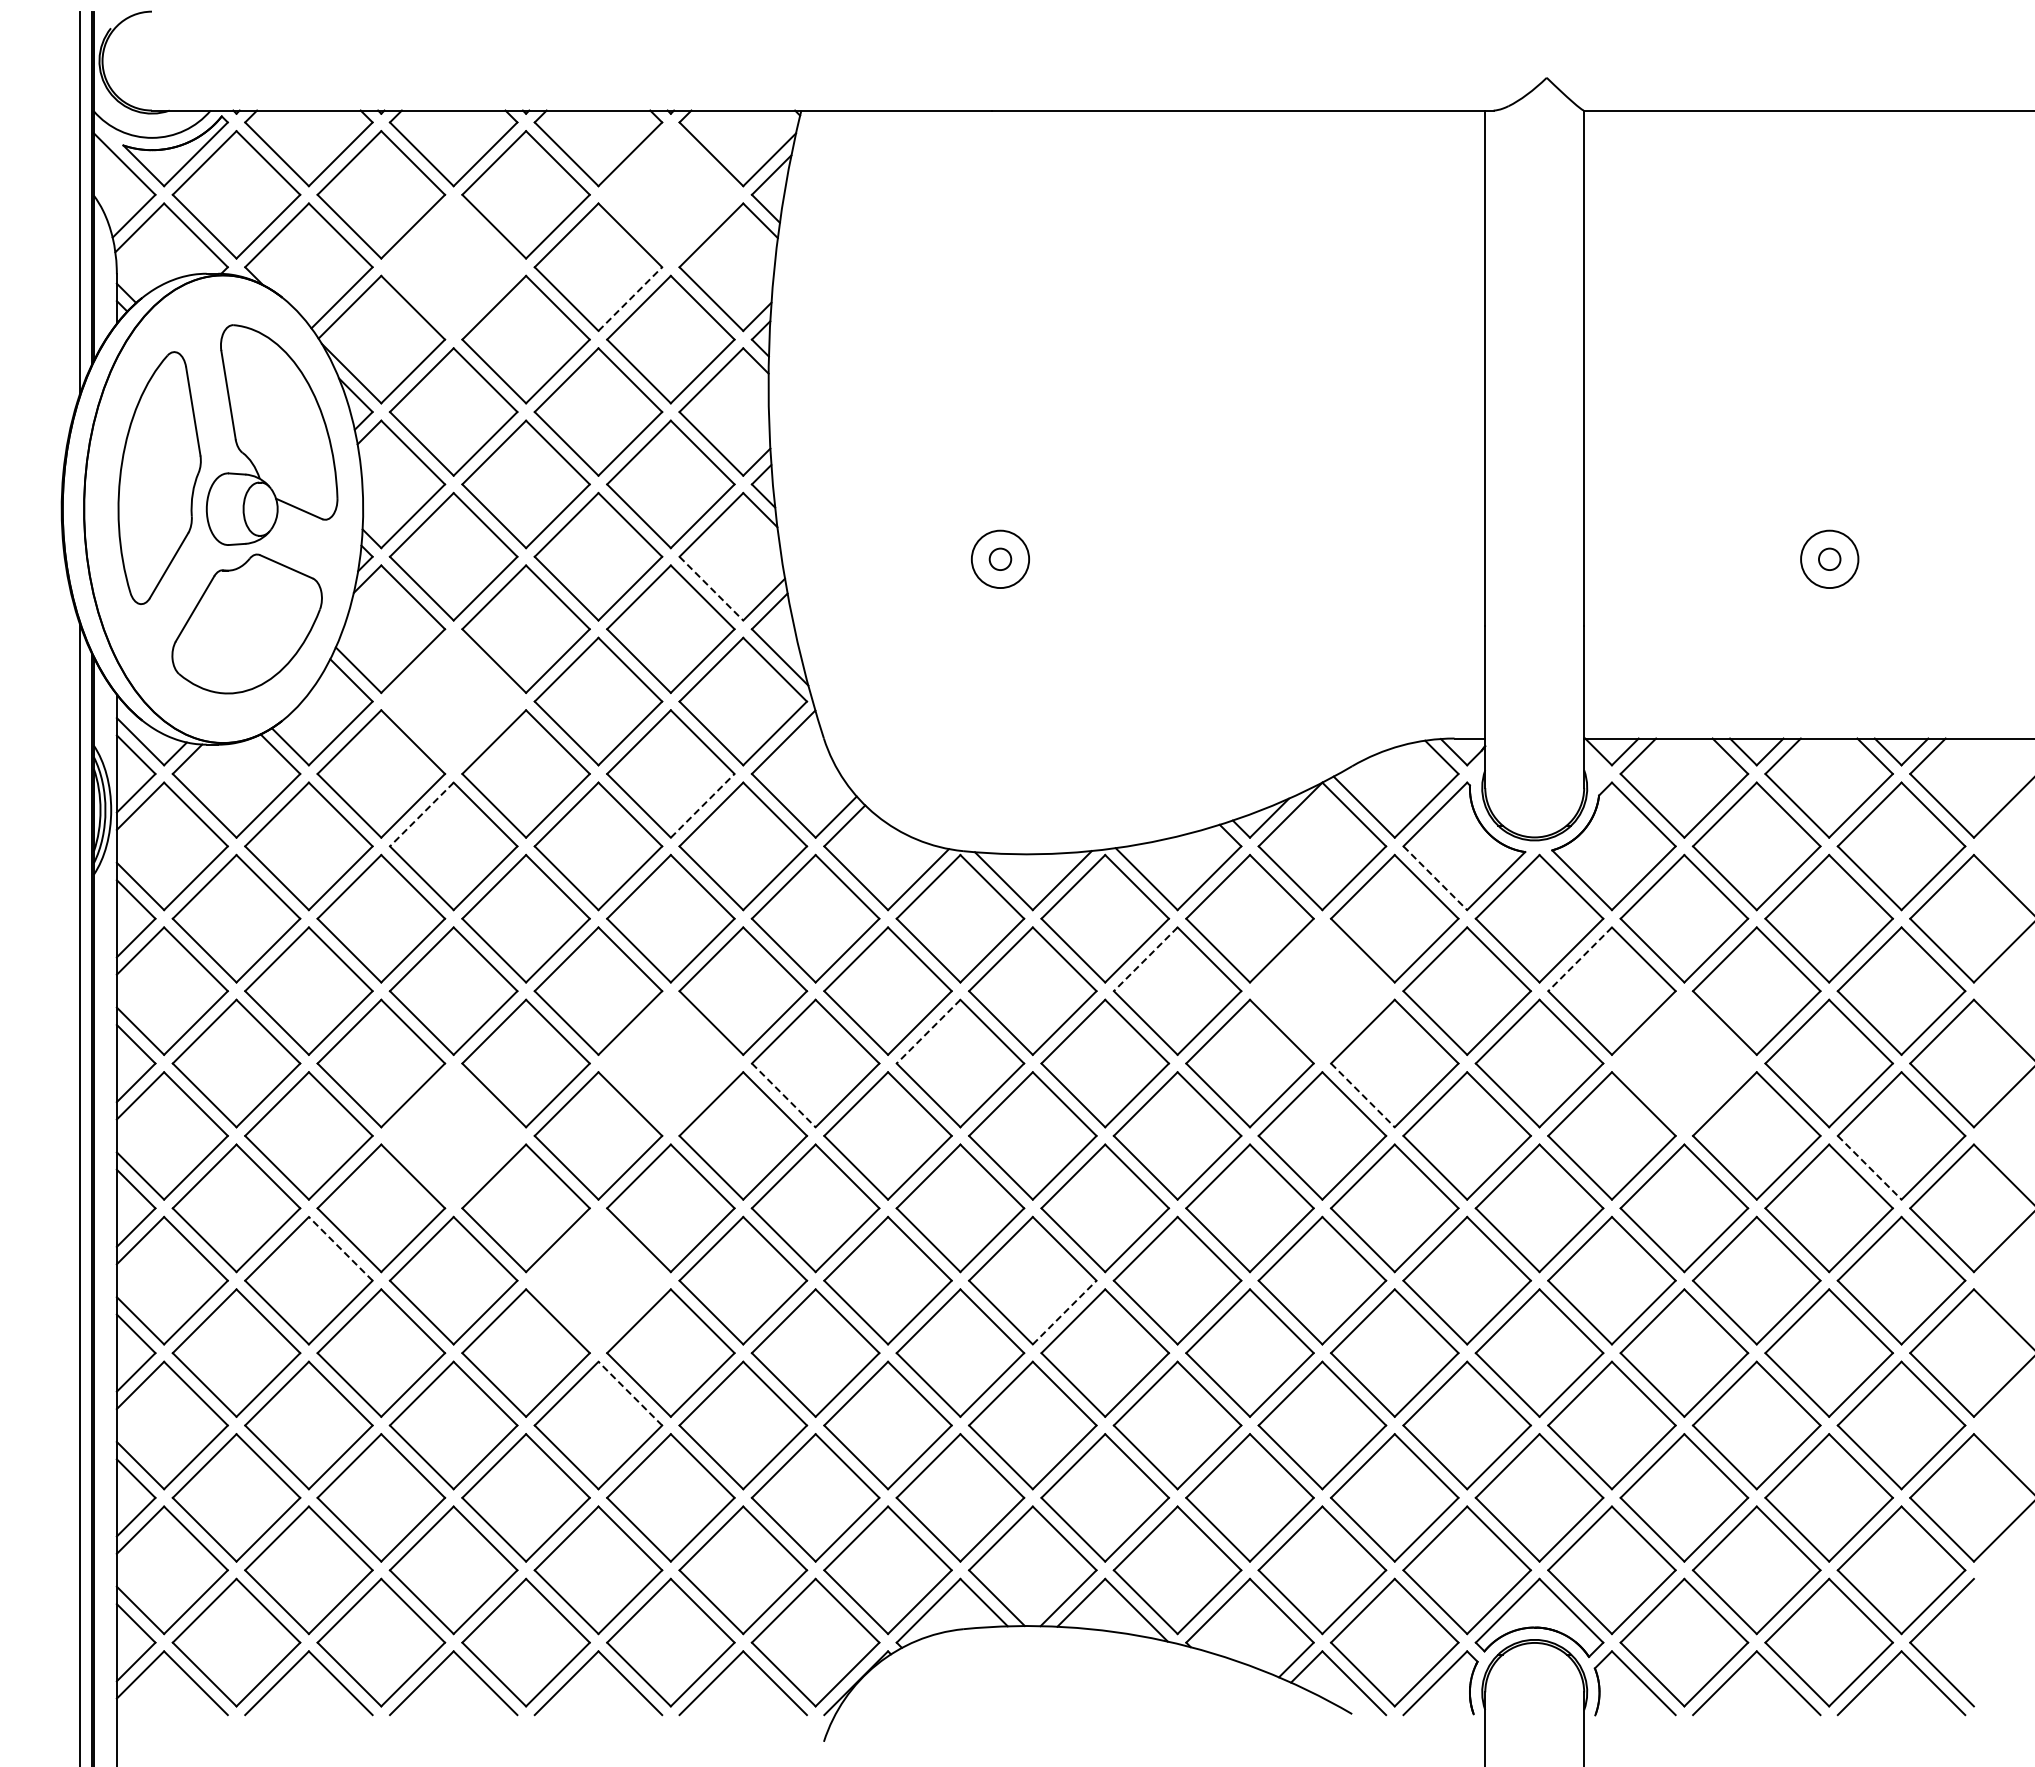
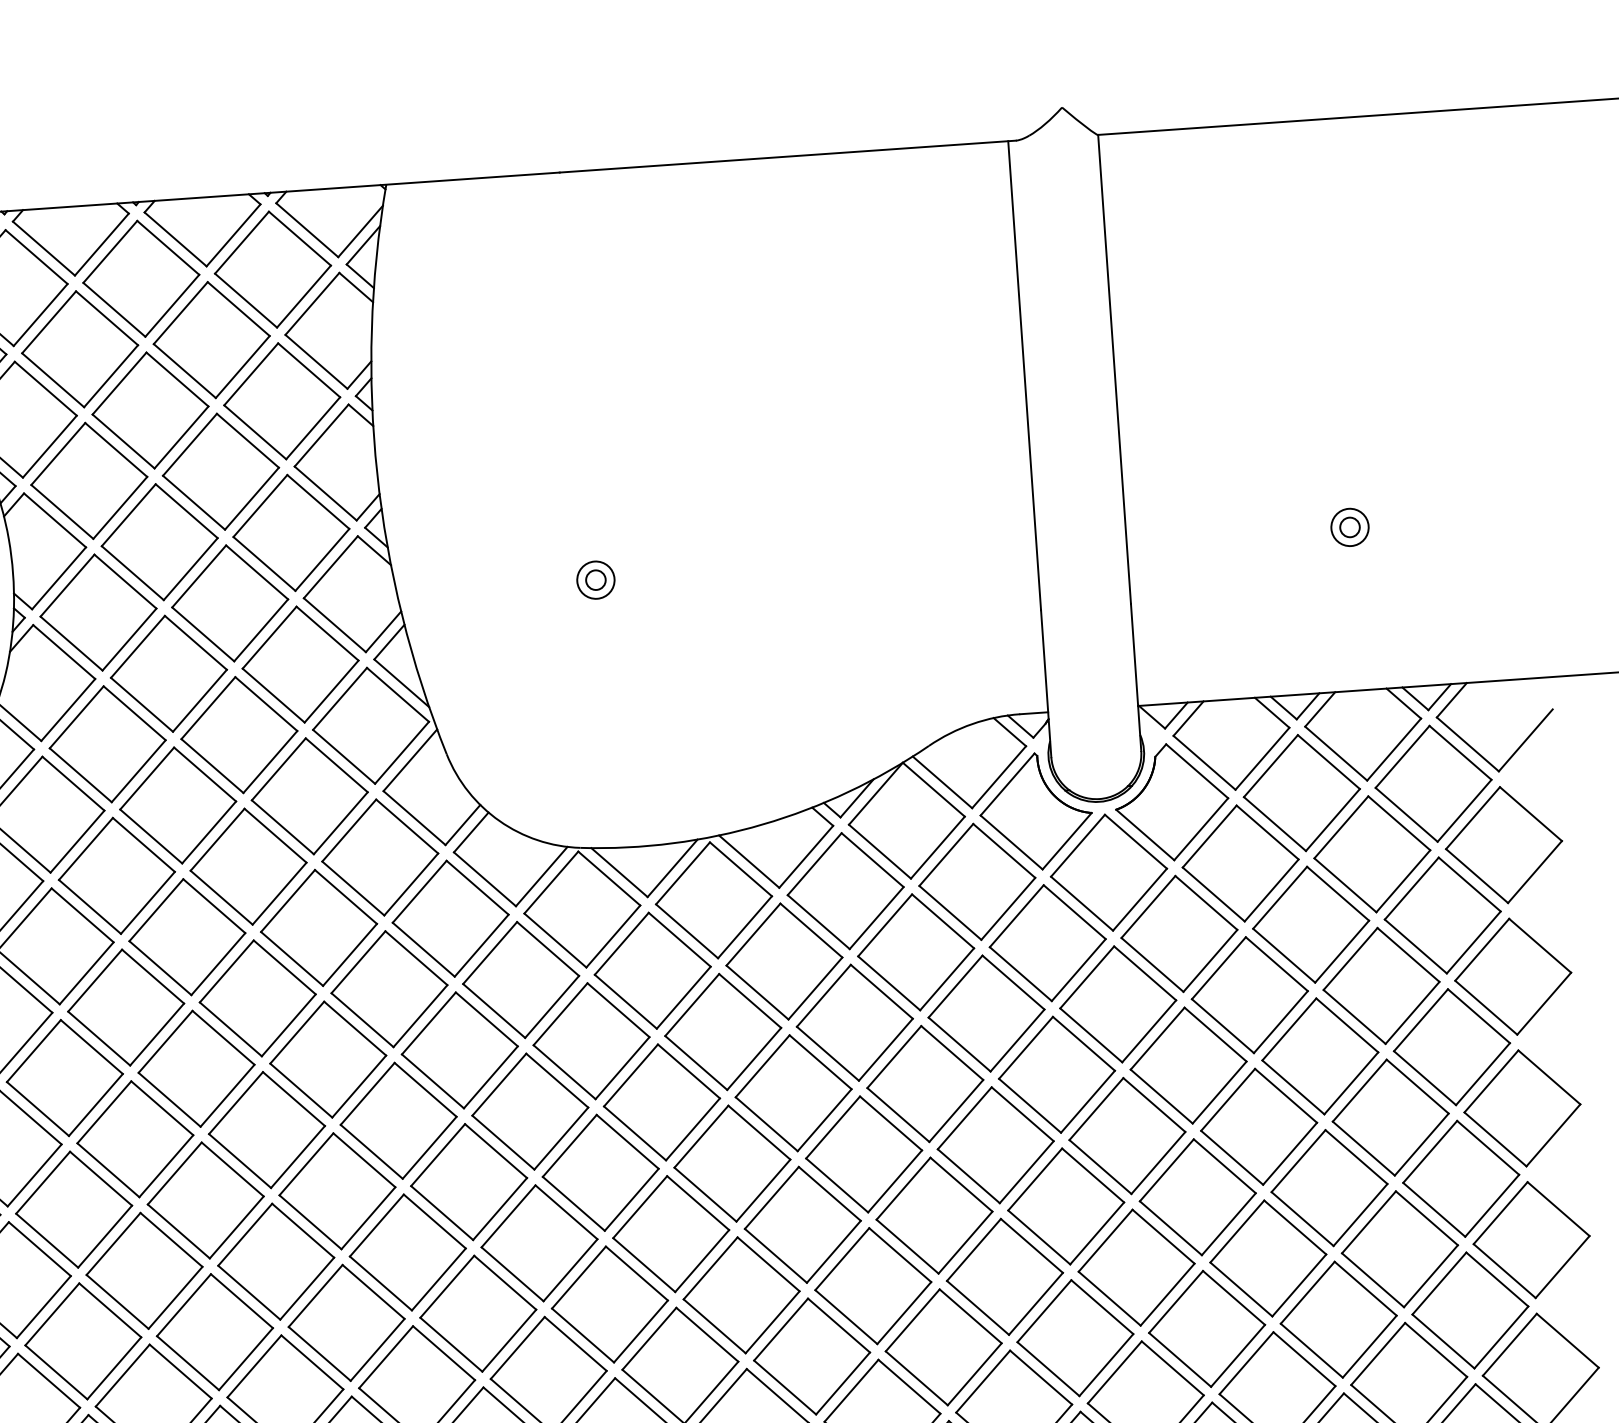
part: (670, 194) -> (272, 269), added
part: (453, 267) -> (79, 349), added
line: (630, 298) -> (242, 366), dashed -> solid
circle: (1000, 558) -> (595, 579), size x0.71
circle: (1829, 558) -> (1349, 526), size x0.71
line: (711, 589) -> (335, 625), dashed -> solid
part: (453, 701) -> (107, 744), added
line: (703, 805) -> (341, 822), dashed -> solid
line: (421, 814) -> (85, 849), dashed -> solid
line: (1435, 878) -> (1011, 842), dashed -> solid
line: (1145, 959) -> (753, 934), dashed -> solid
line: (1579, 959) -> (1147, 907), dashed -> solid
part: (1322, 990) -> (916, 951), added
line: (928, 1032) -> (560, 1015), dashed -> solid
part: (670, 1063) -> (327, 1059), added
part: (1684, 1063) -> (1250, 995), added
line: (784, 1095) -> (433, 1081), dashed -> solid
line: (1363, 1095) -> (960, 1044), dashed -> solid
part: (453, 1135) -> (135, 1138), added
line: (1870, 1168) -> (1425, 1078), dashed -> solid
line: (340, 1248) -> (39, 1248), dashed -> solid
part: (598, 1280) -> (276, 1261), added
line: (1065, 1312) -> (702, 1260), dashed -> solid
line: (629, 1393) -> (311, 1362), dashed -> solid

